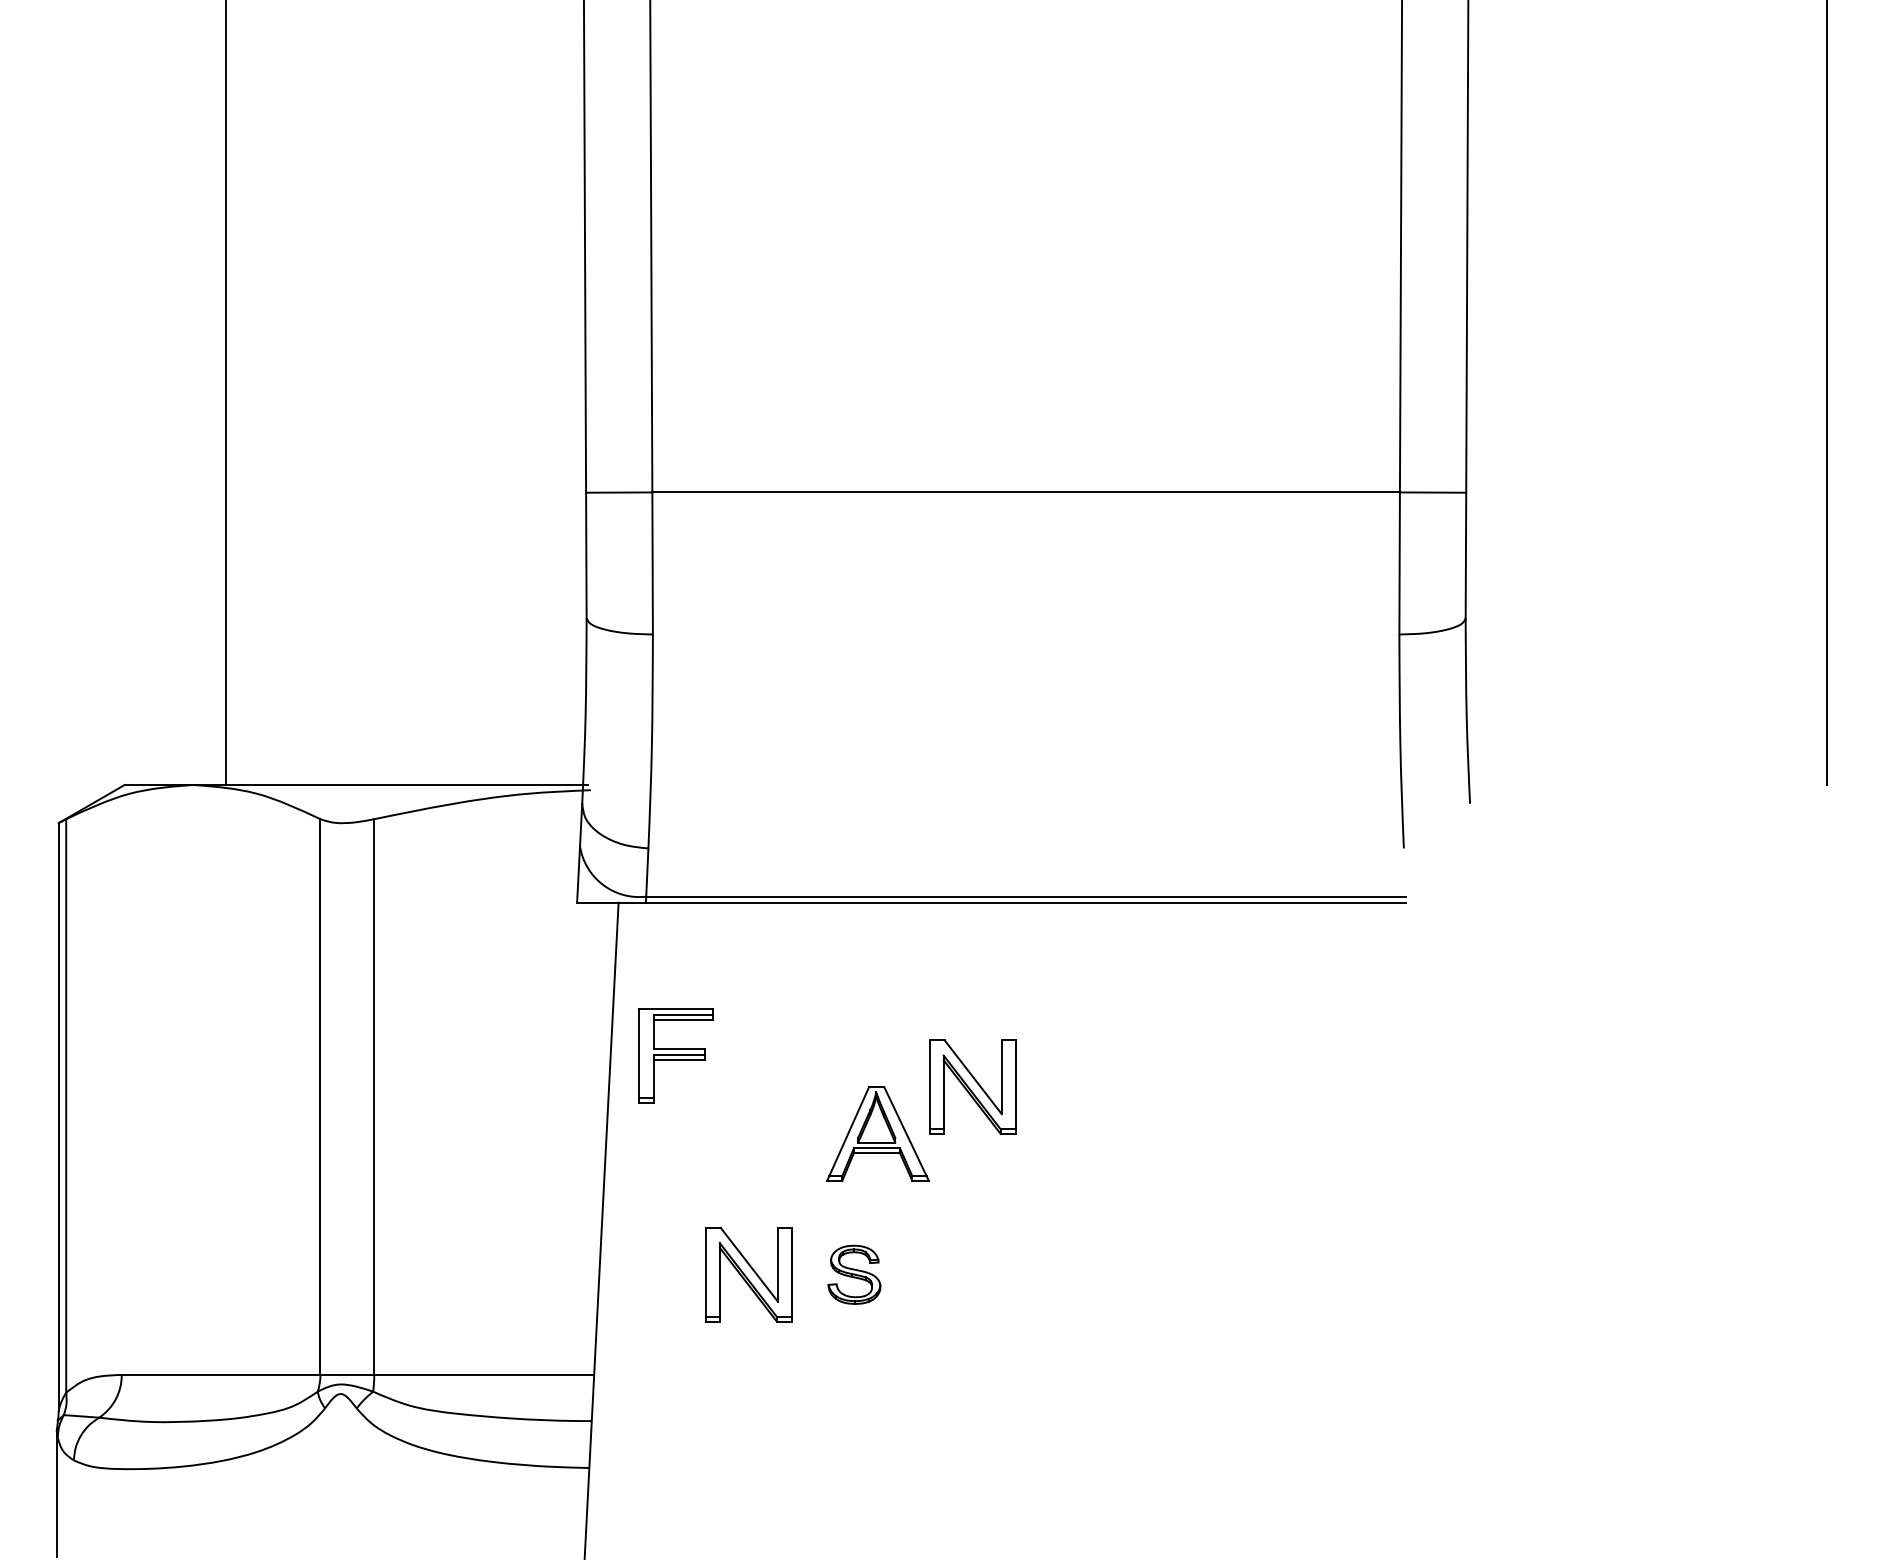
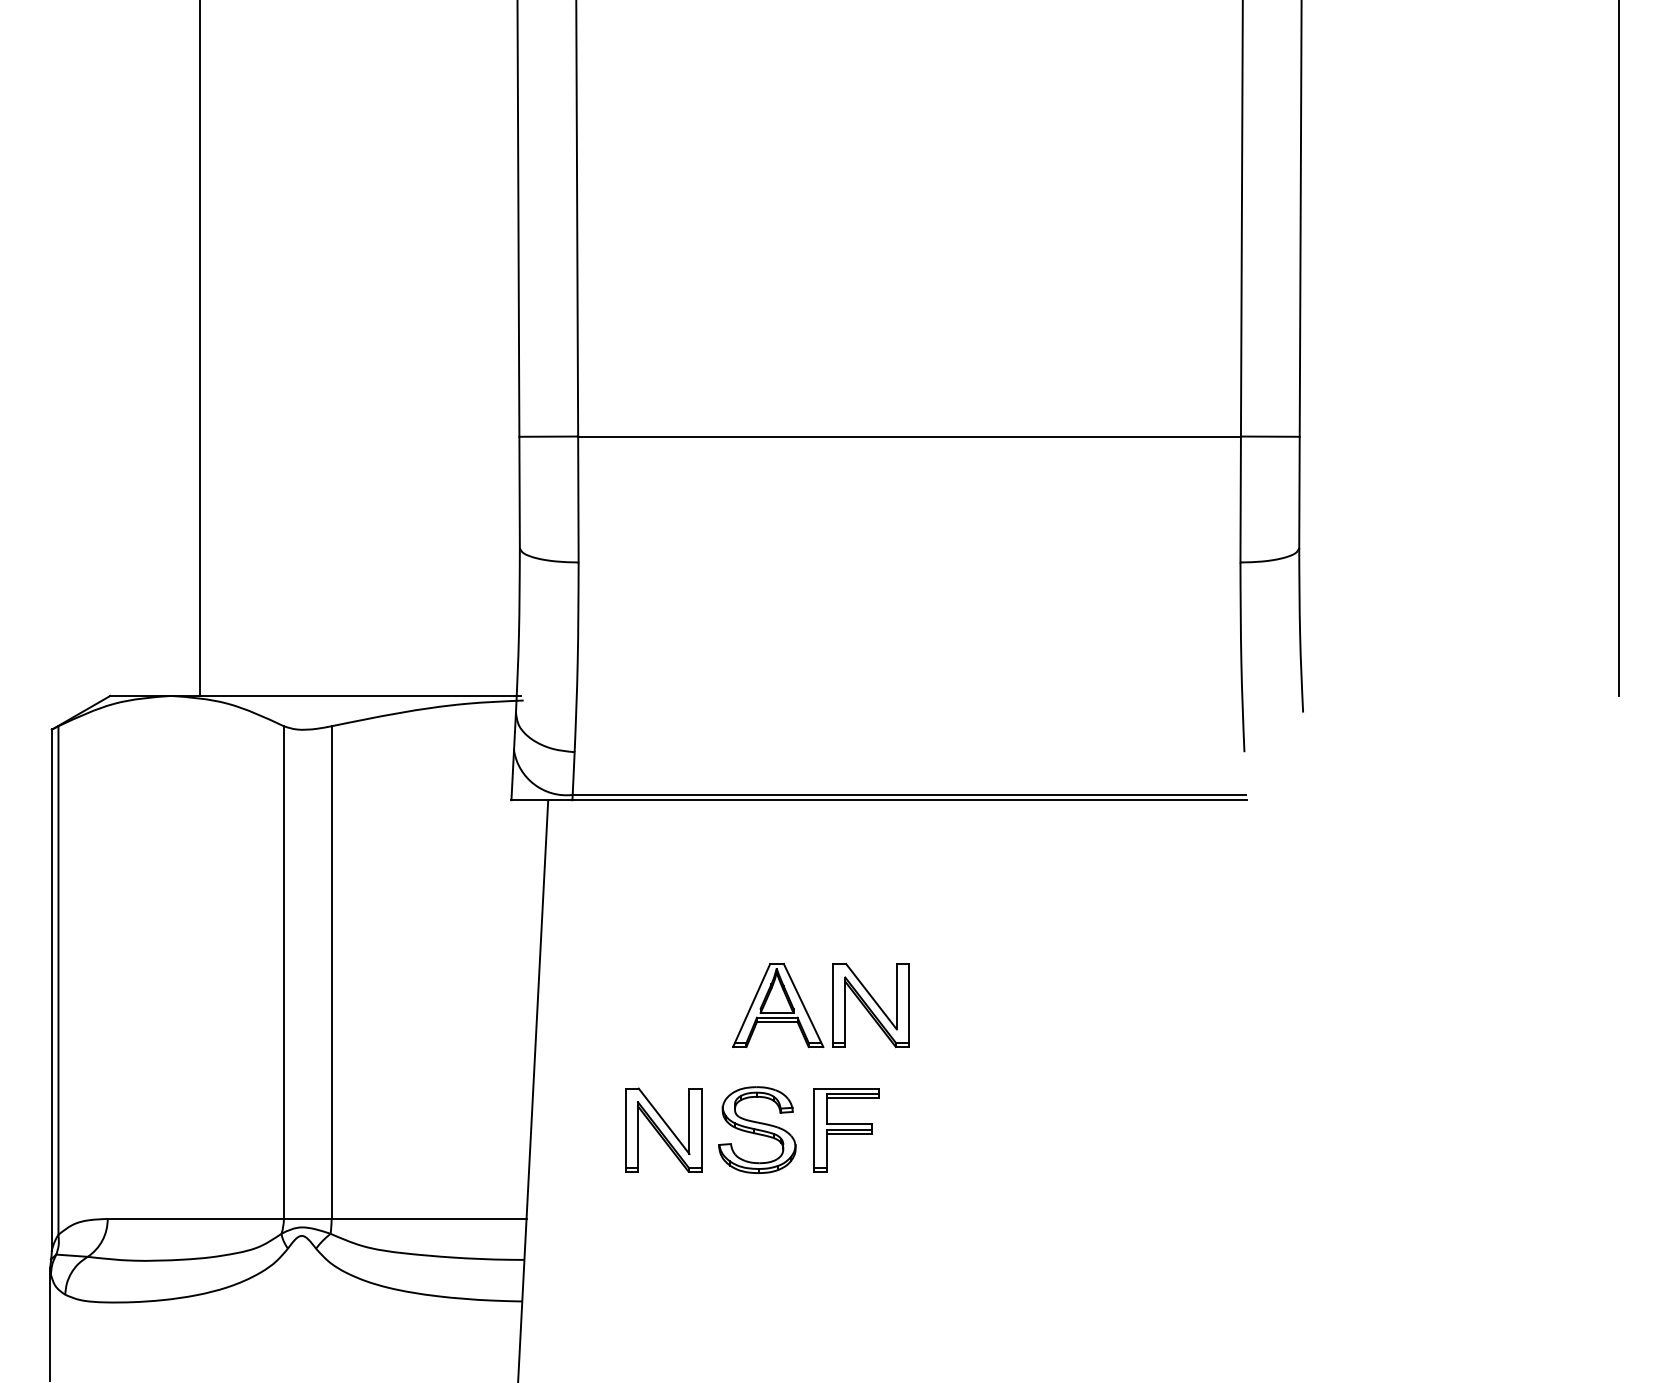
part: (675, 1055) -> (846, 1129), moved
part: (972, 1087) -> (870, 1005), moved
part: (854, 1274) -> (757, 1129), size x1.67

